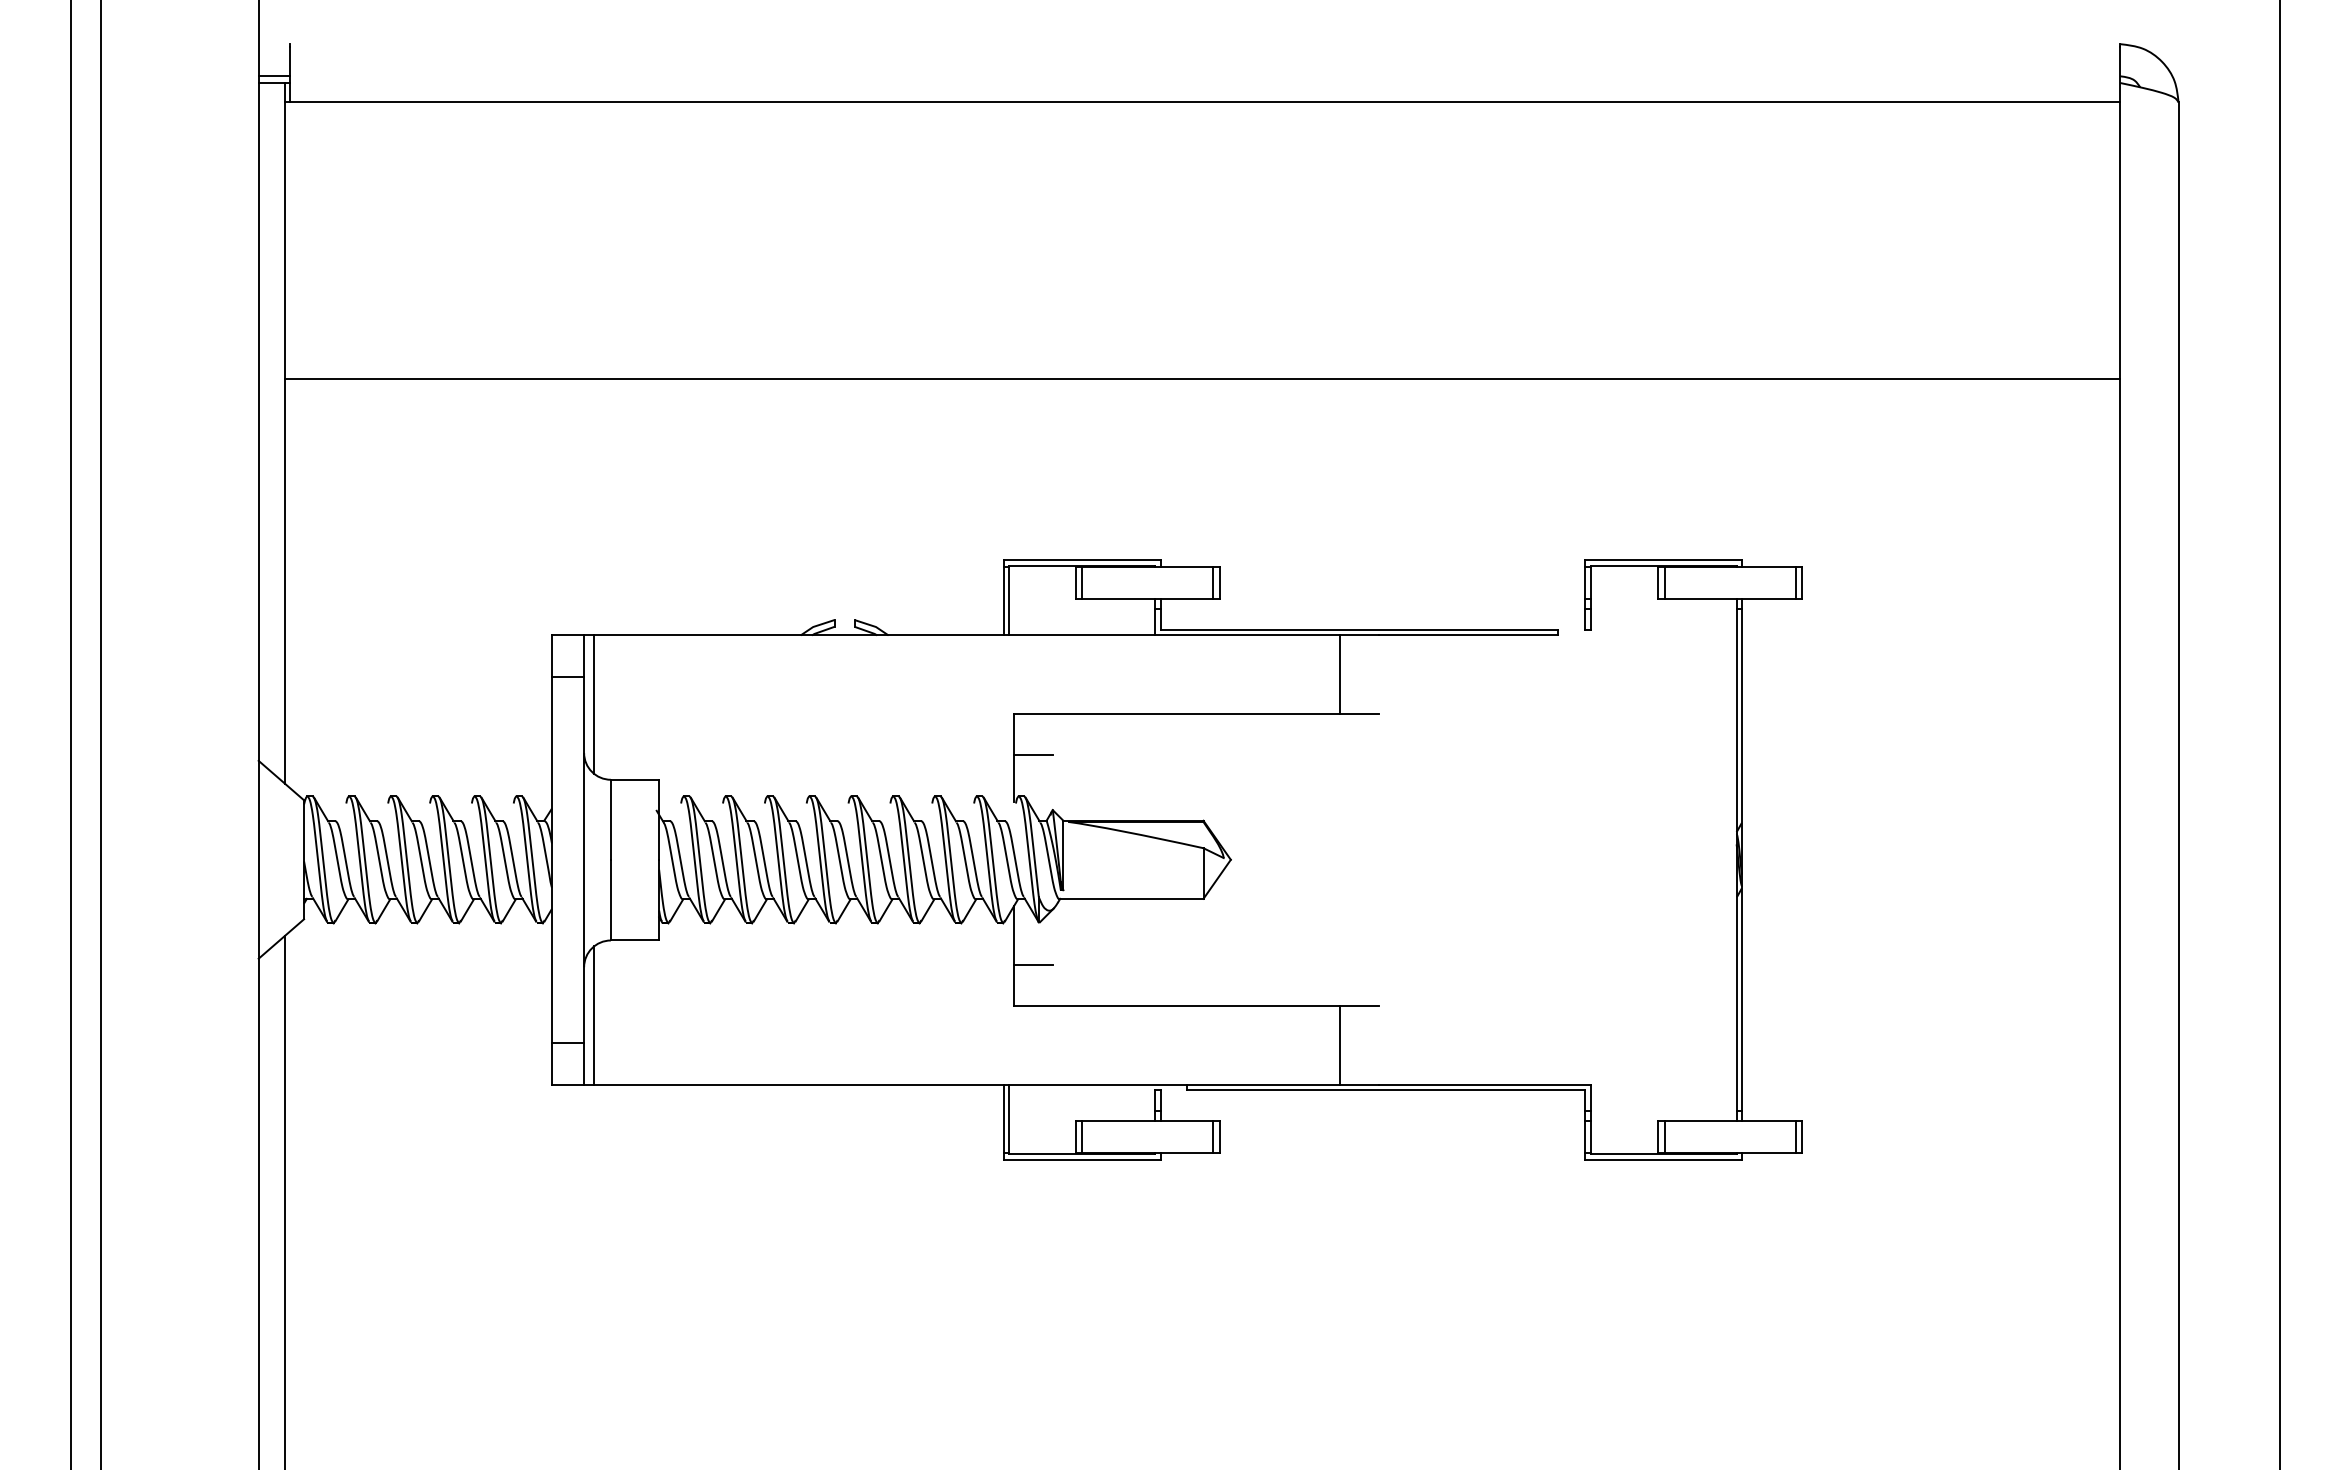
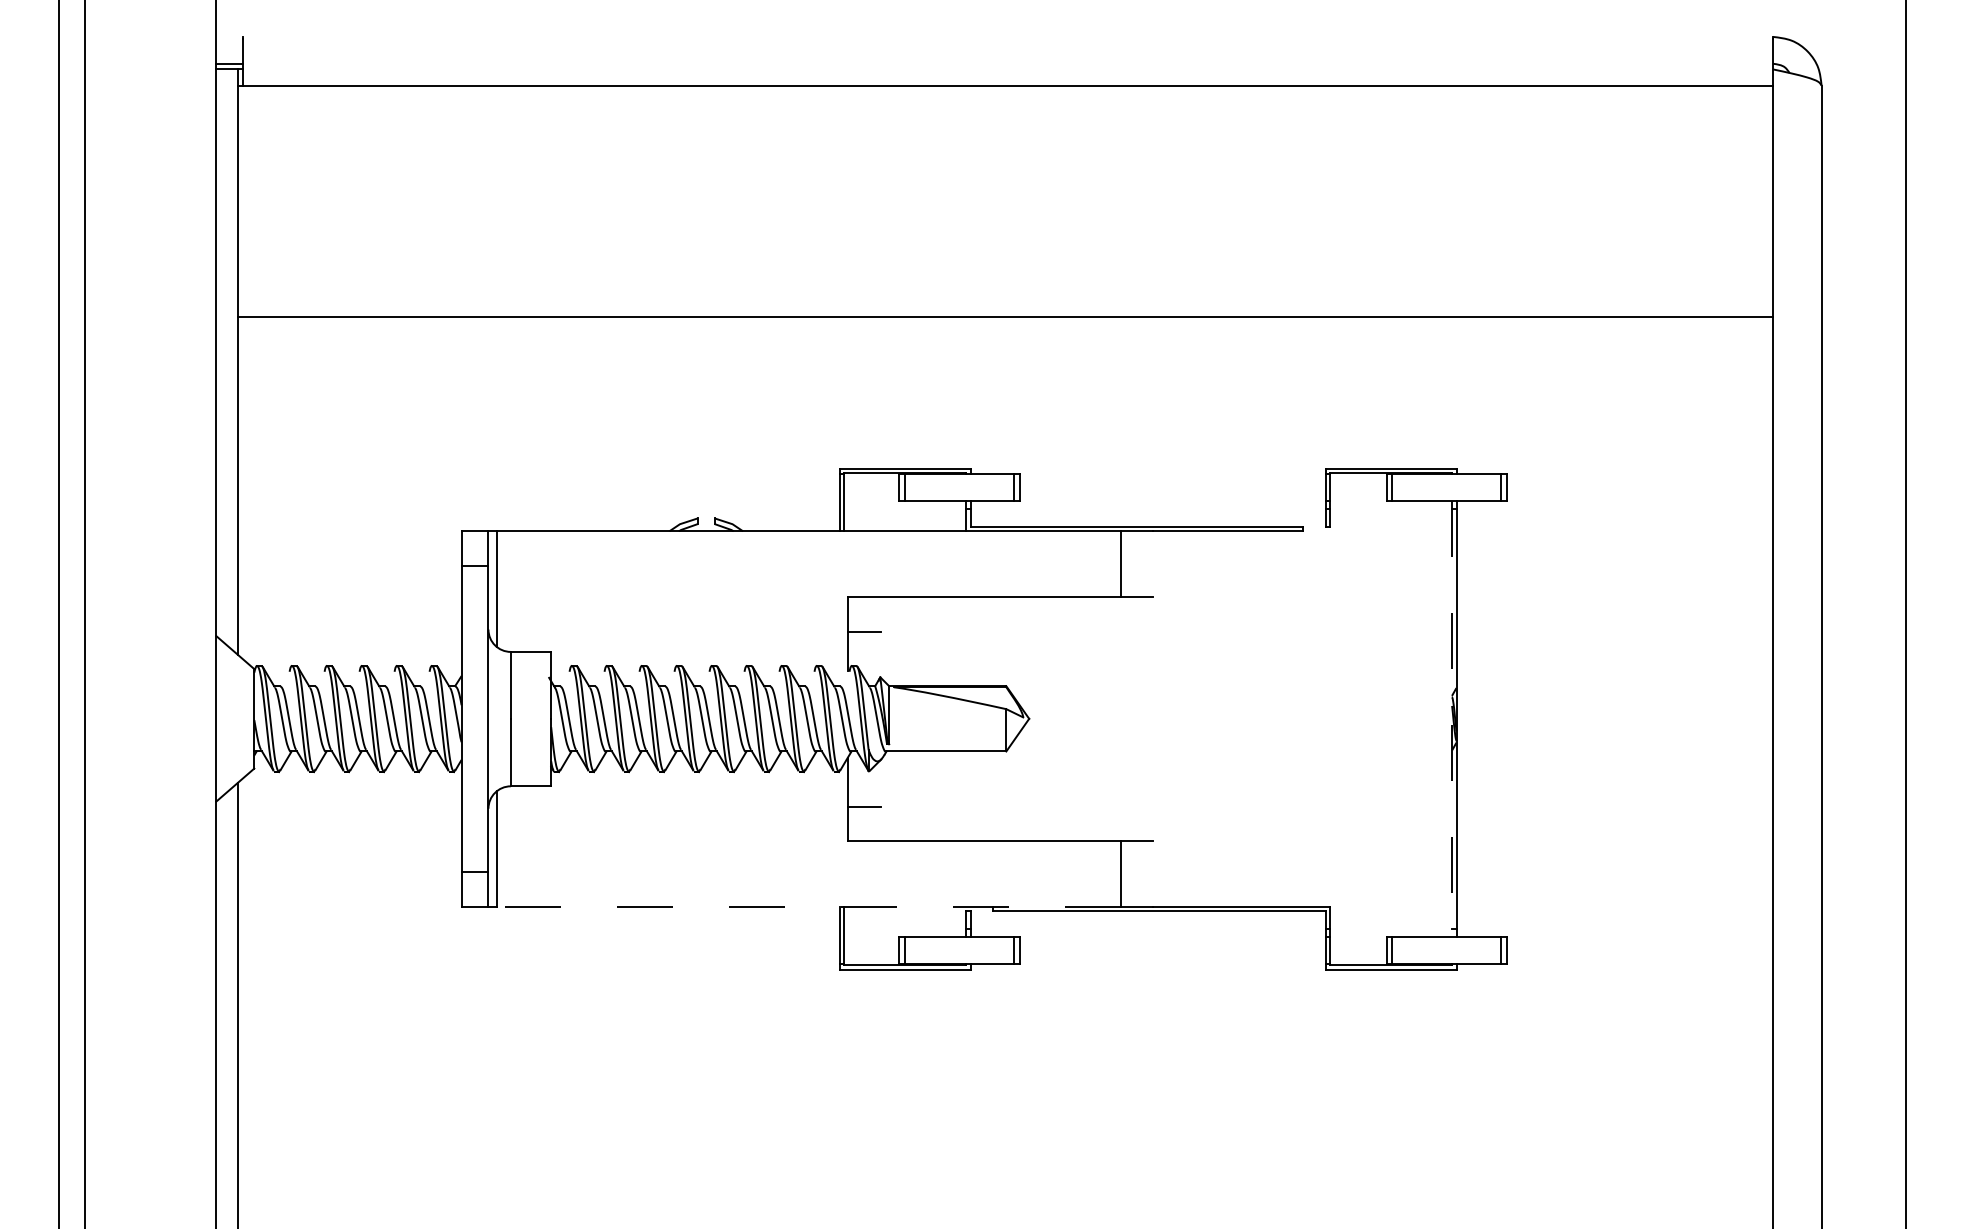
line: (1736, 860) -> (1451, 719), solid -> dashed
line: (967, 1084) -> (809, 906), solid -> dashed

